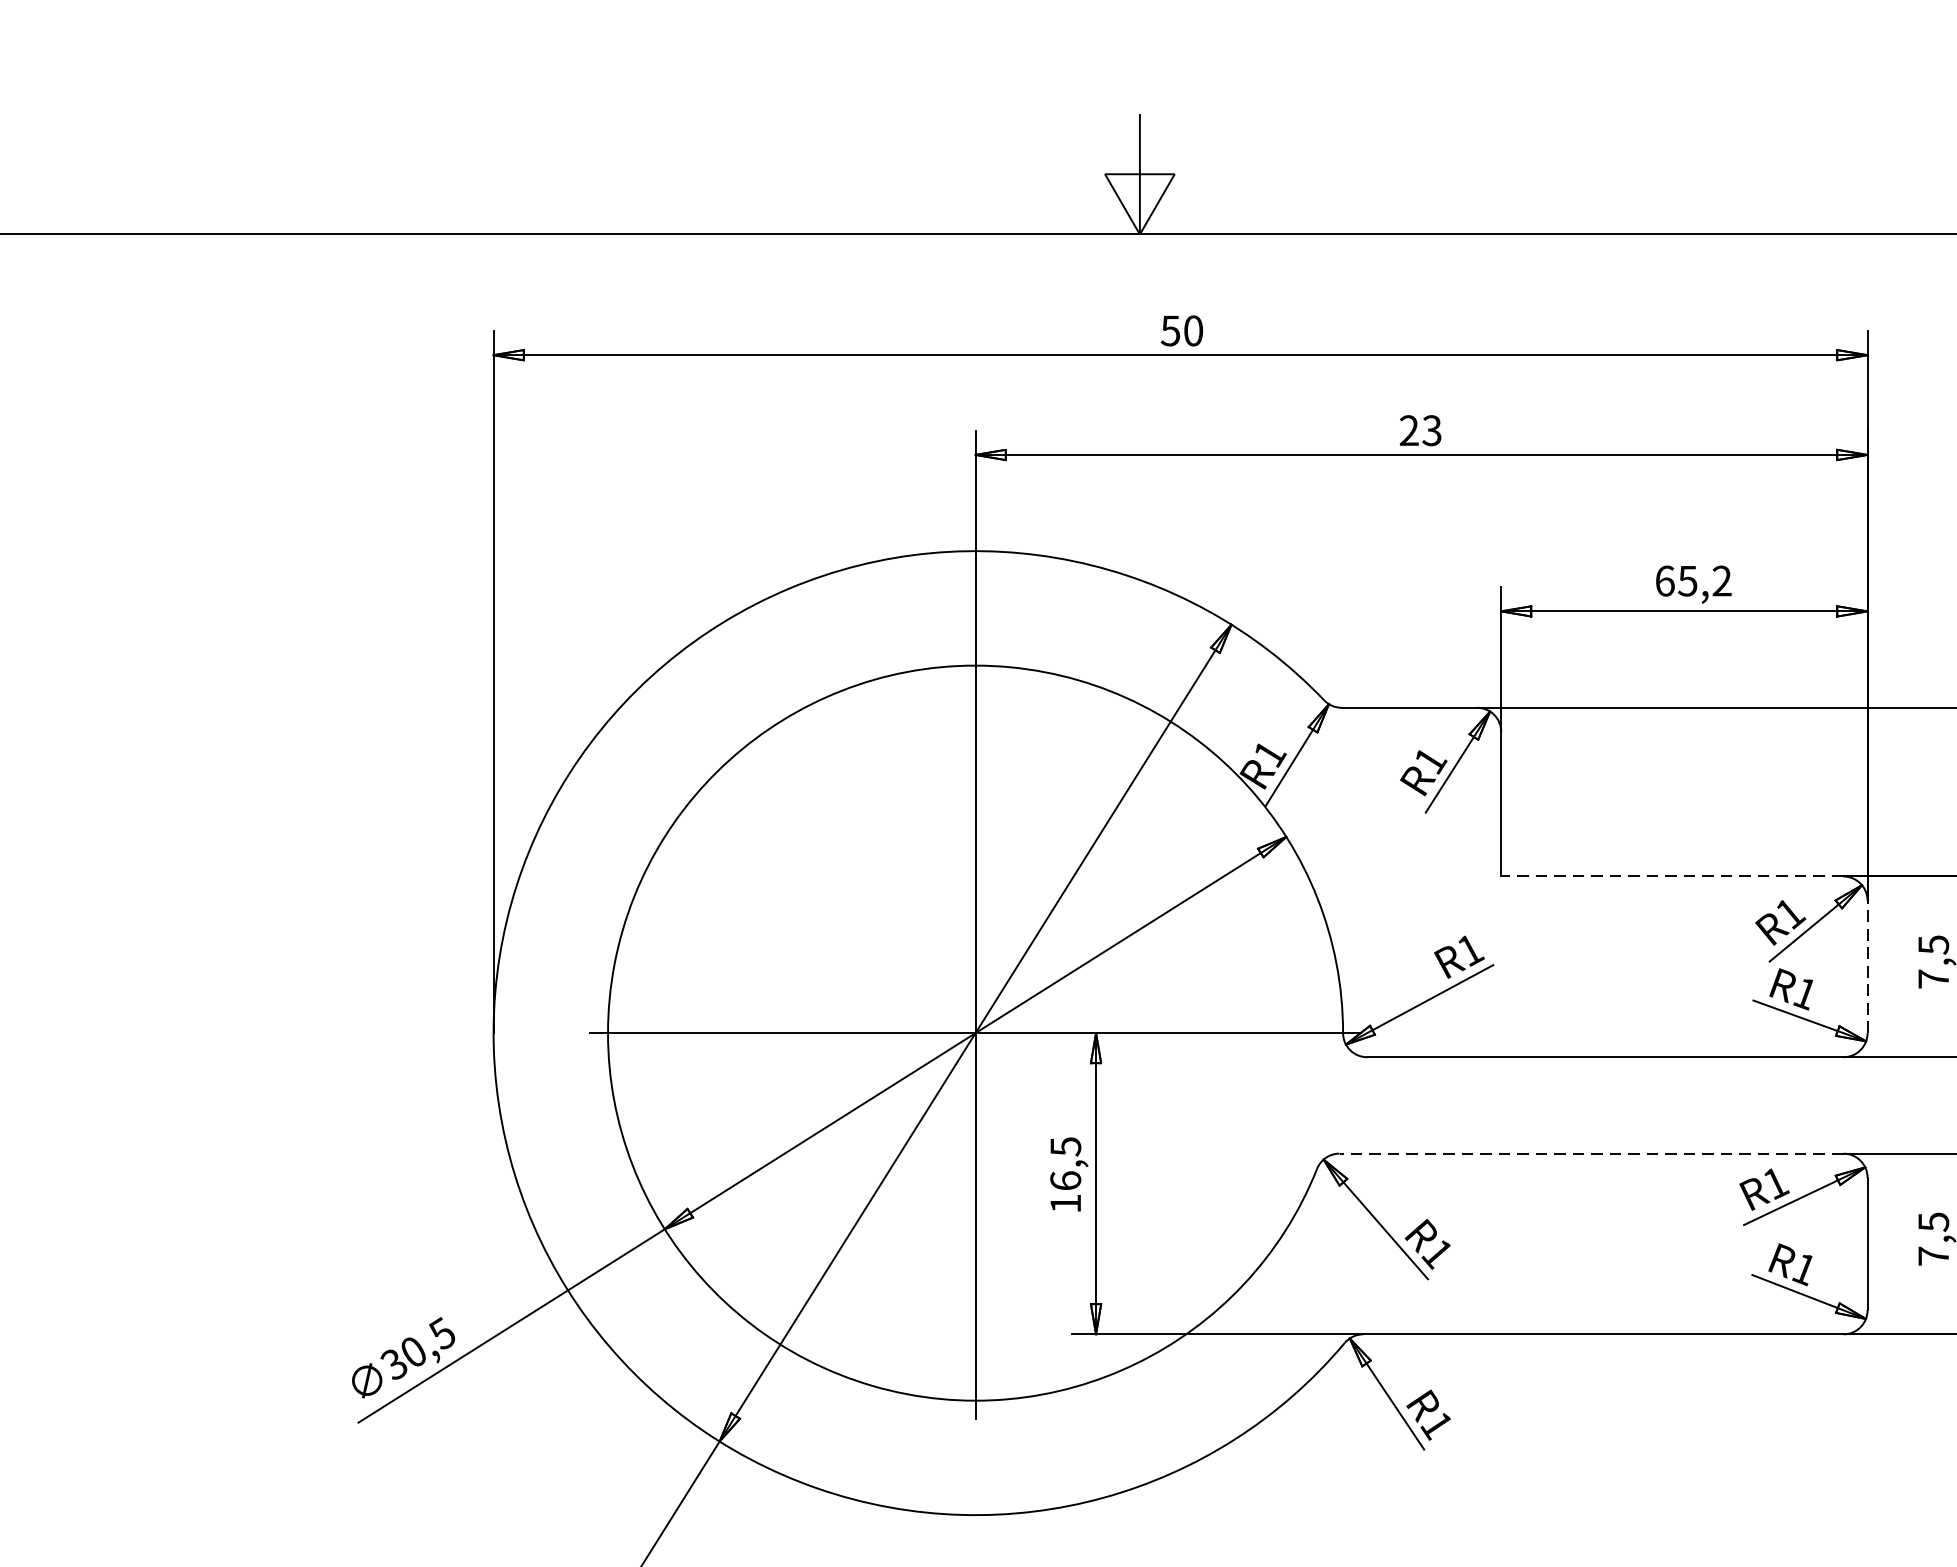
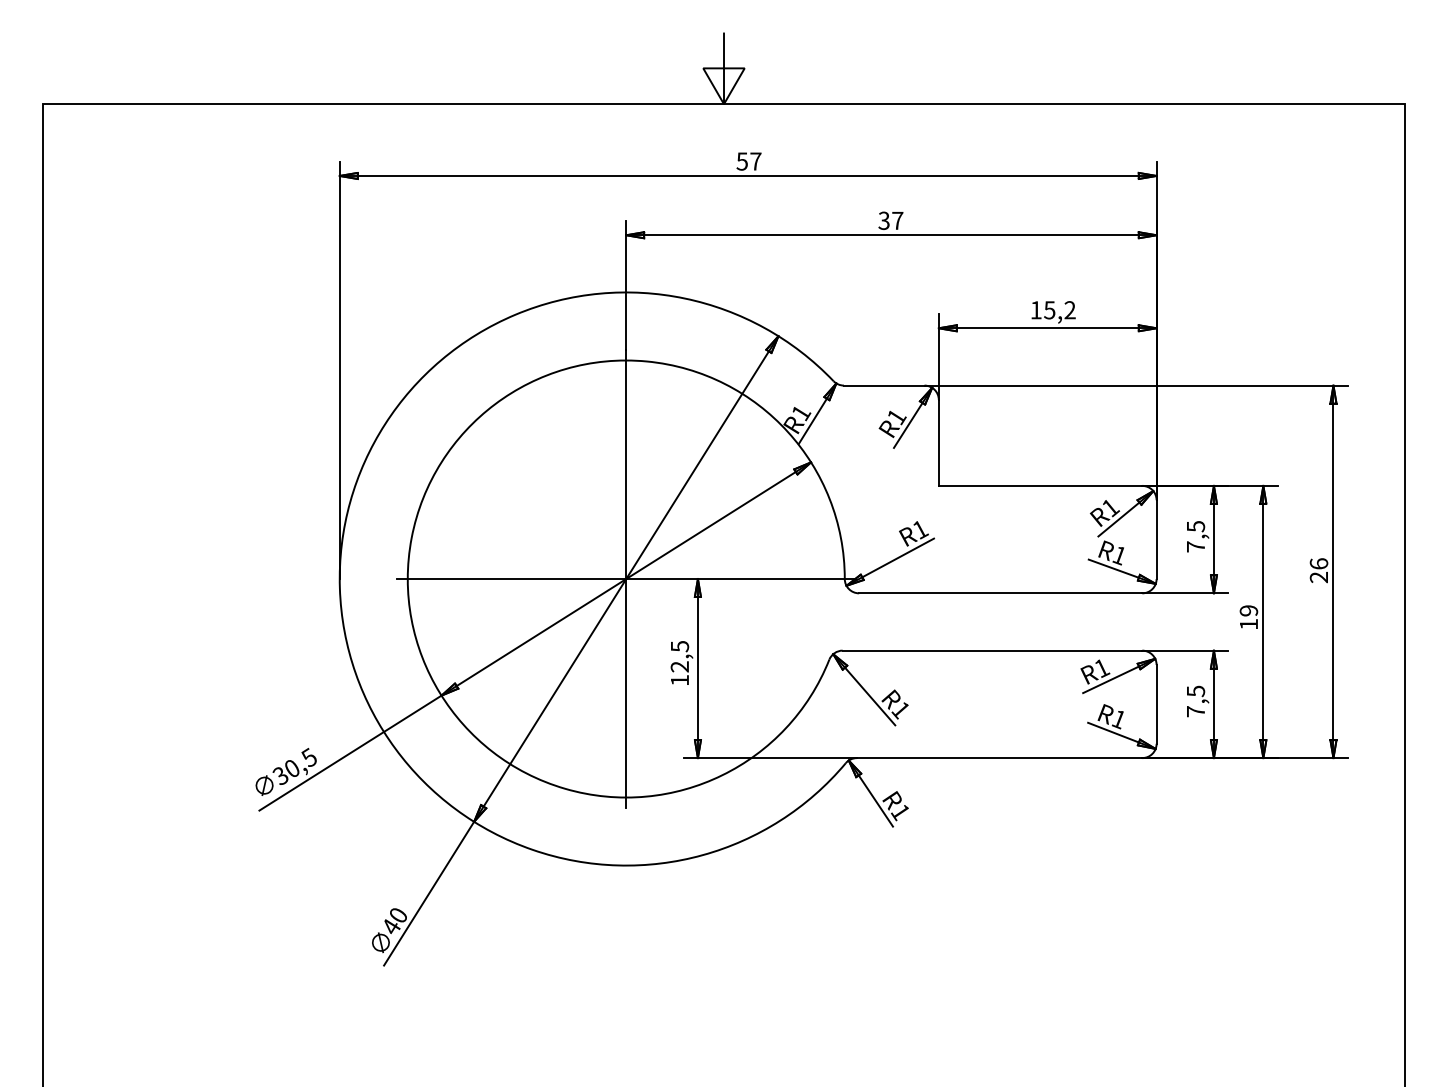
text: (1192, 330) -> (755, 161), 50 -> 57
text: (1419, 430) -> (890, 220), 23 -> 37
text: (1665, 581) -> (1036, 310), 65,2 -> 15,2
line: (1672, 875) -> (1040, 485), dashed -> solid
line: (1867, 966) -> (1156, 539), dashed -> solid
line: (1591, 1153) -> (992, 650), dashed -> solid
text: (1065, 1180) -> (679, 666), 16,5 -> 12,5

